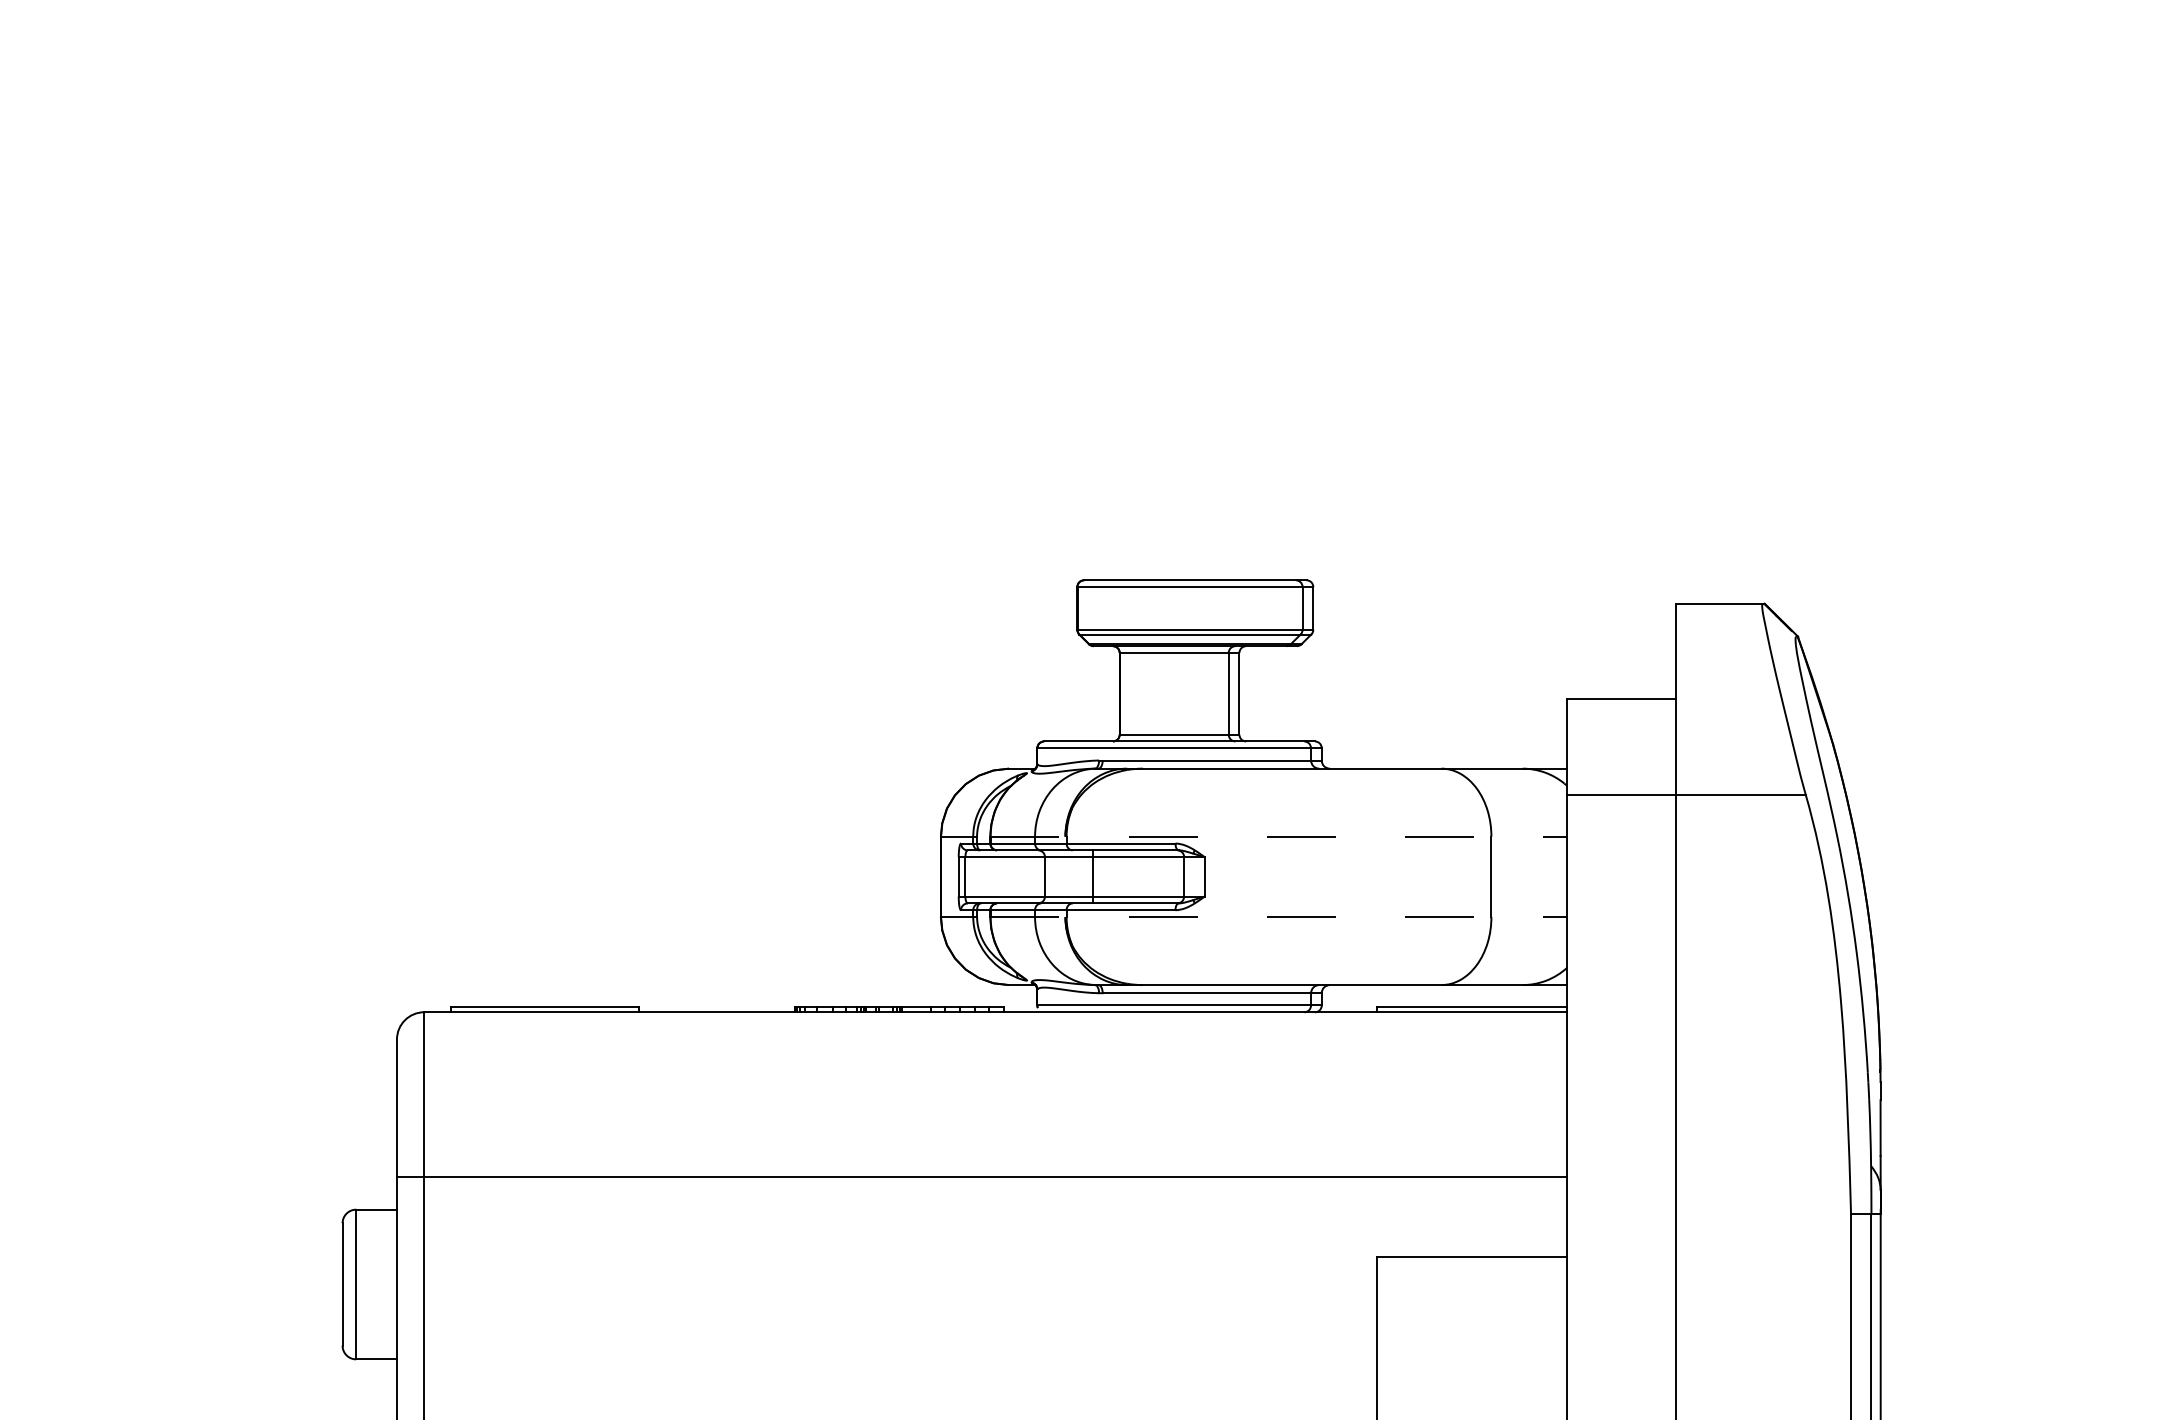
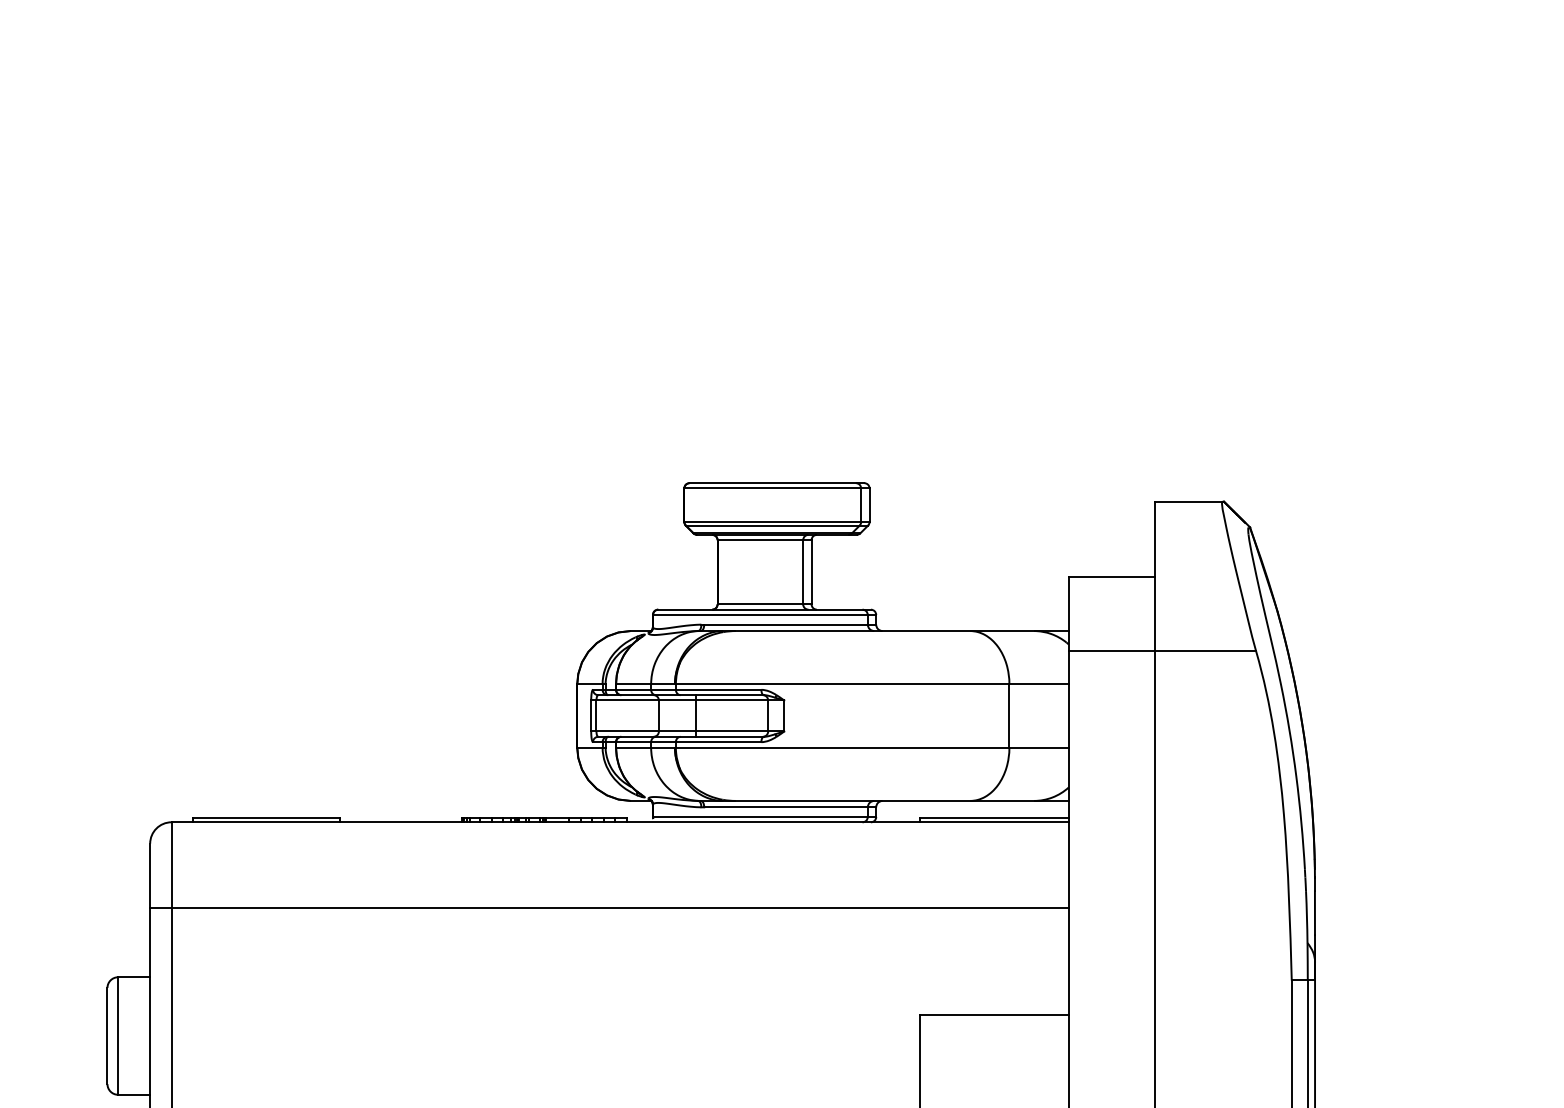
line: (1279, 836) -> (843, 684), dashed -> solid
line: (1279, 917) -> (843, 747), dashed -> solid
line: (981, 1177) -> (609, 908), moved

